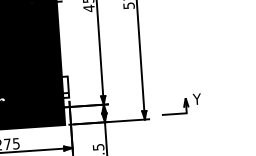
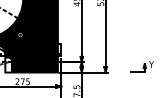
part: (180, 103) -> (141, 66), moved

